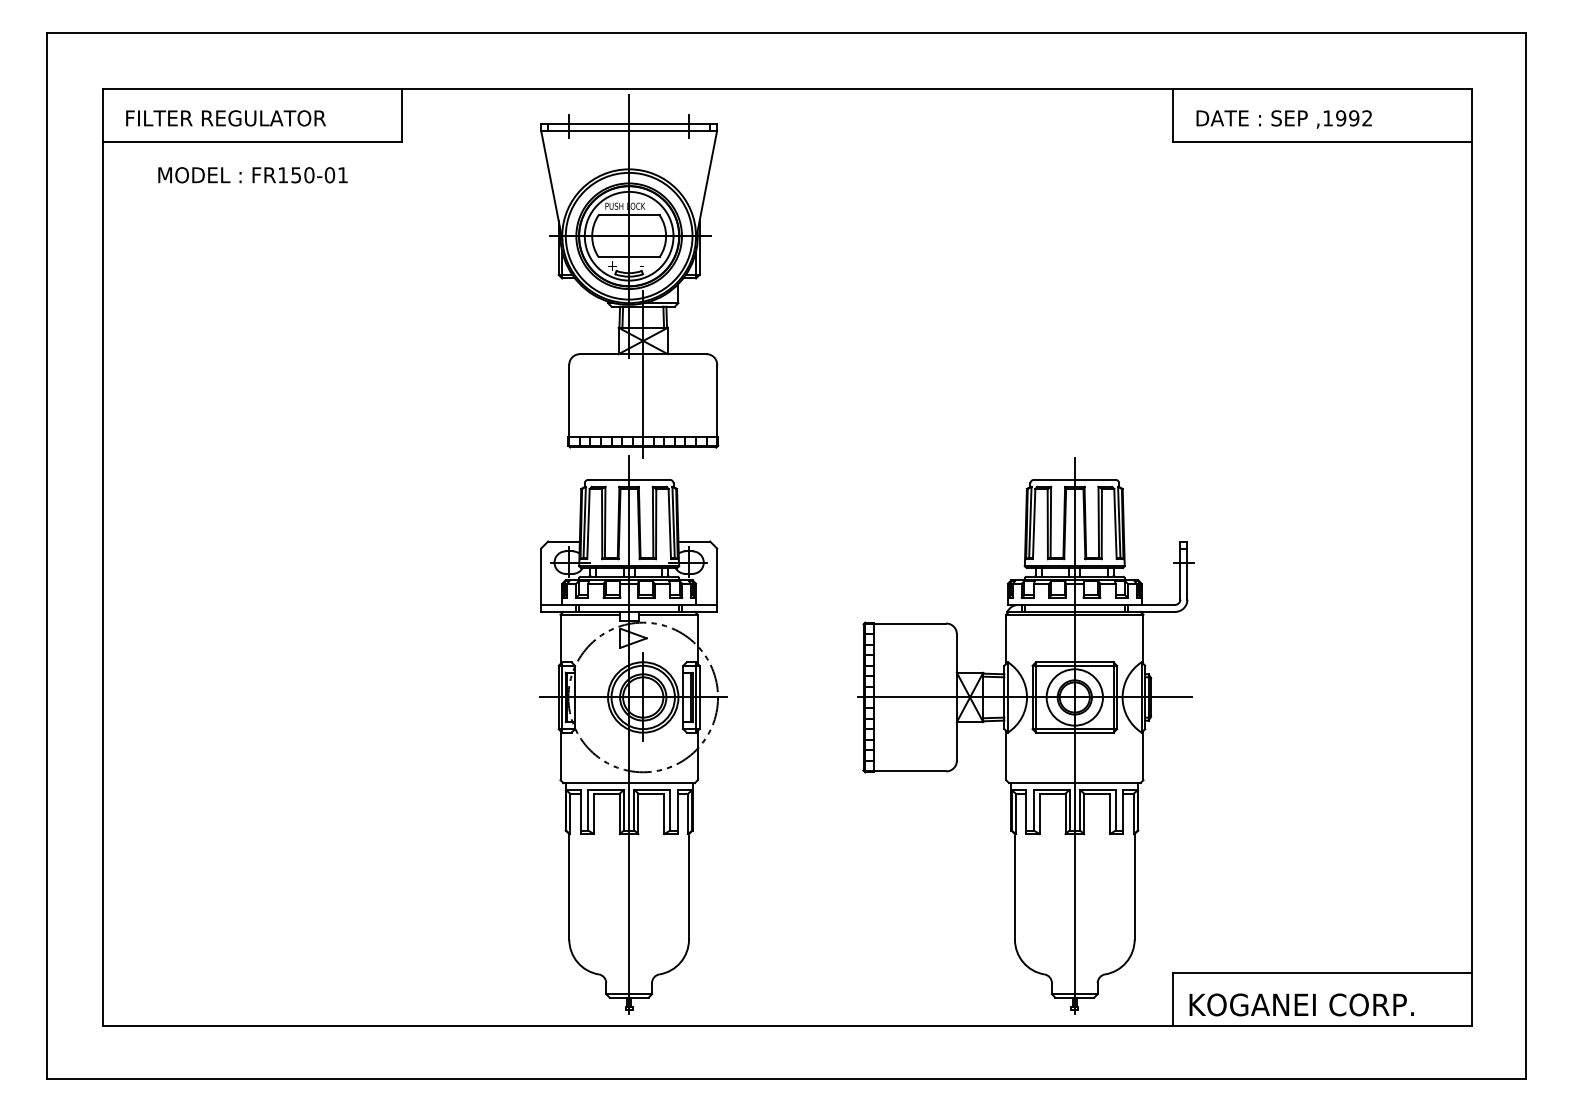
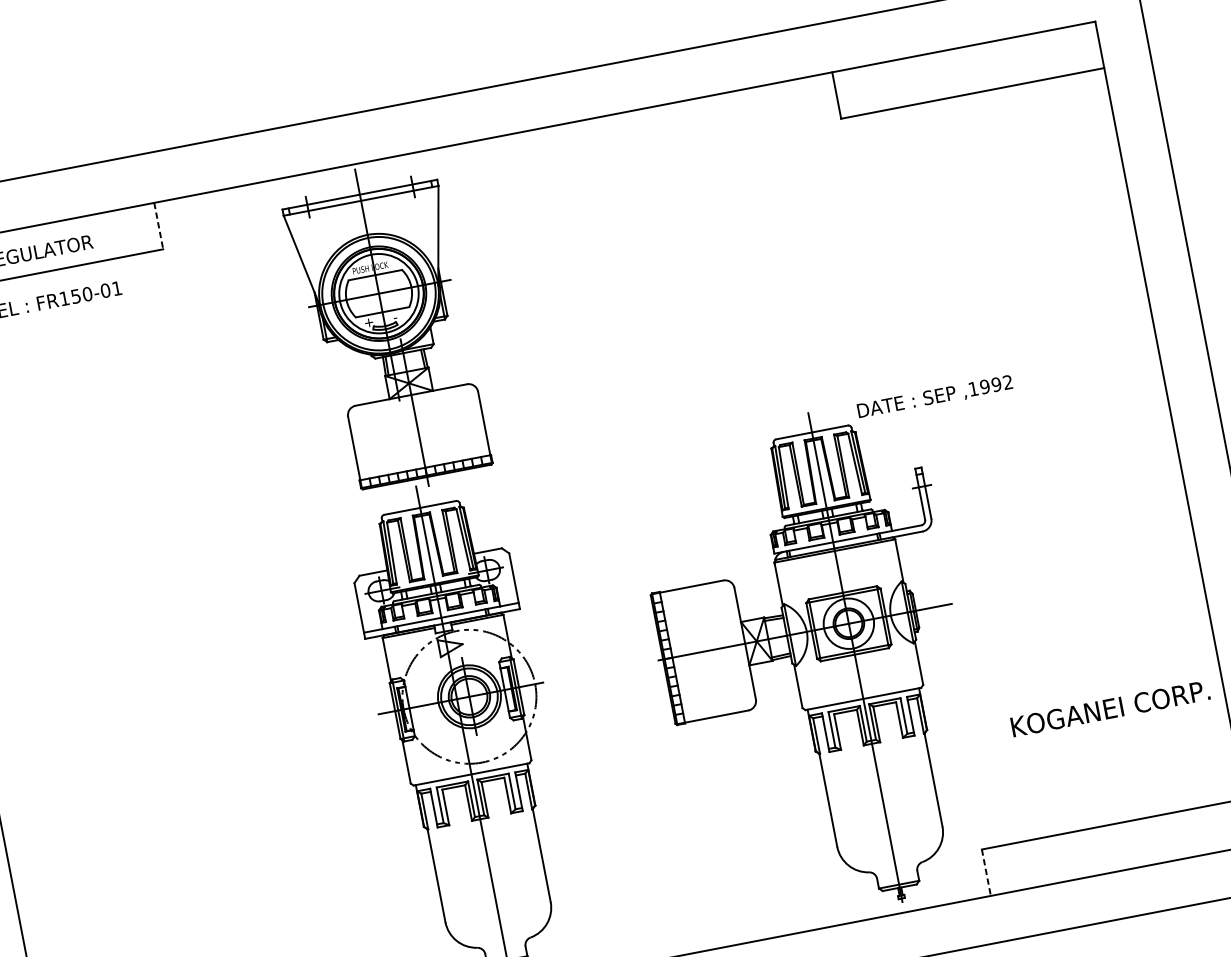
line: (401, 116) -> (158, 226), solid -> dashed
text: (1283, 119) -> (934, 397), moved
line: (1173, 1000) -> (986, 873), solid -> dashed
text: (1301, 1004) -> (1110, 708), moved

